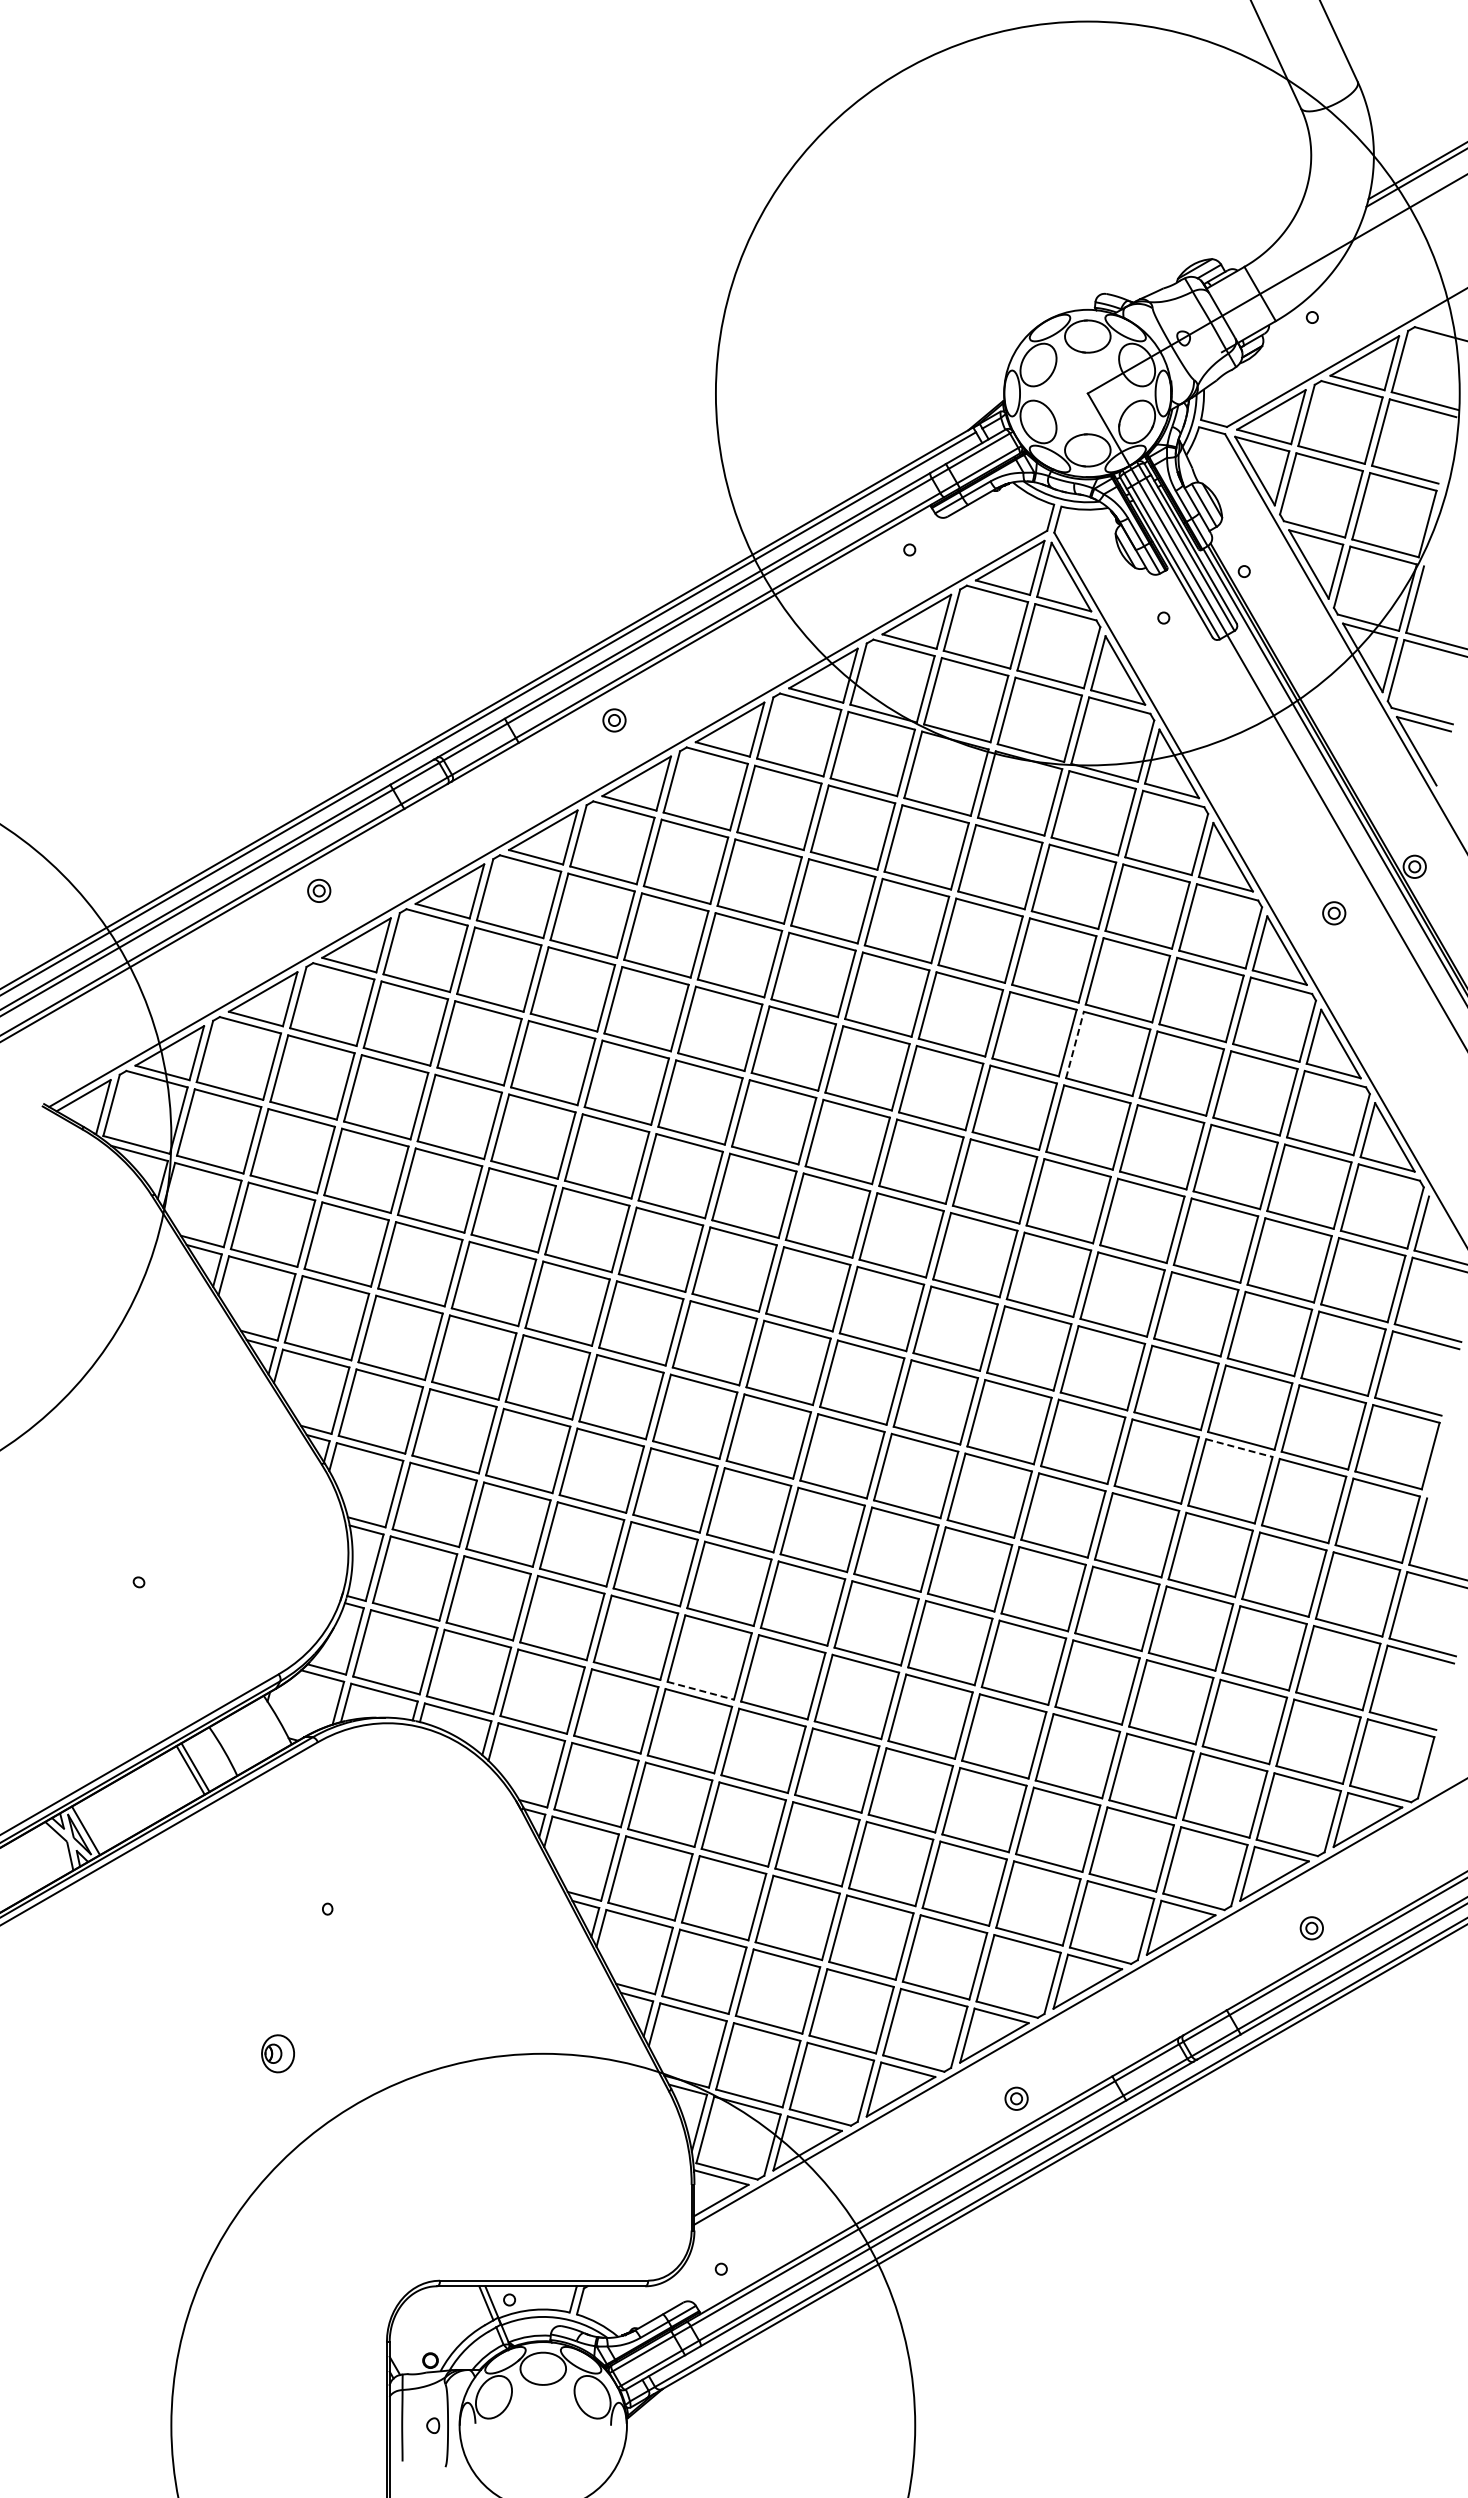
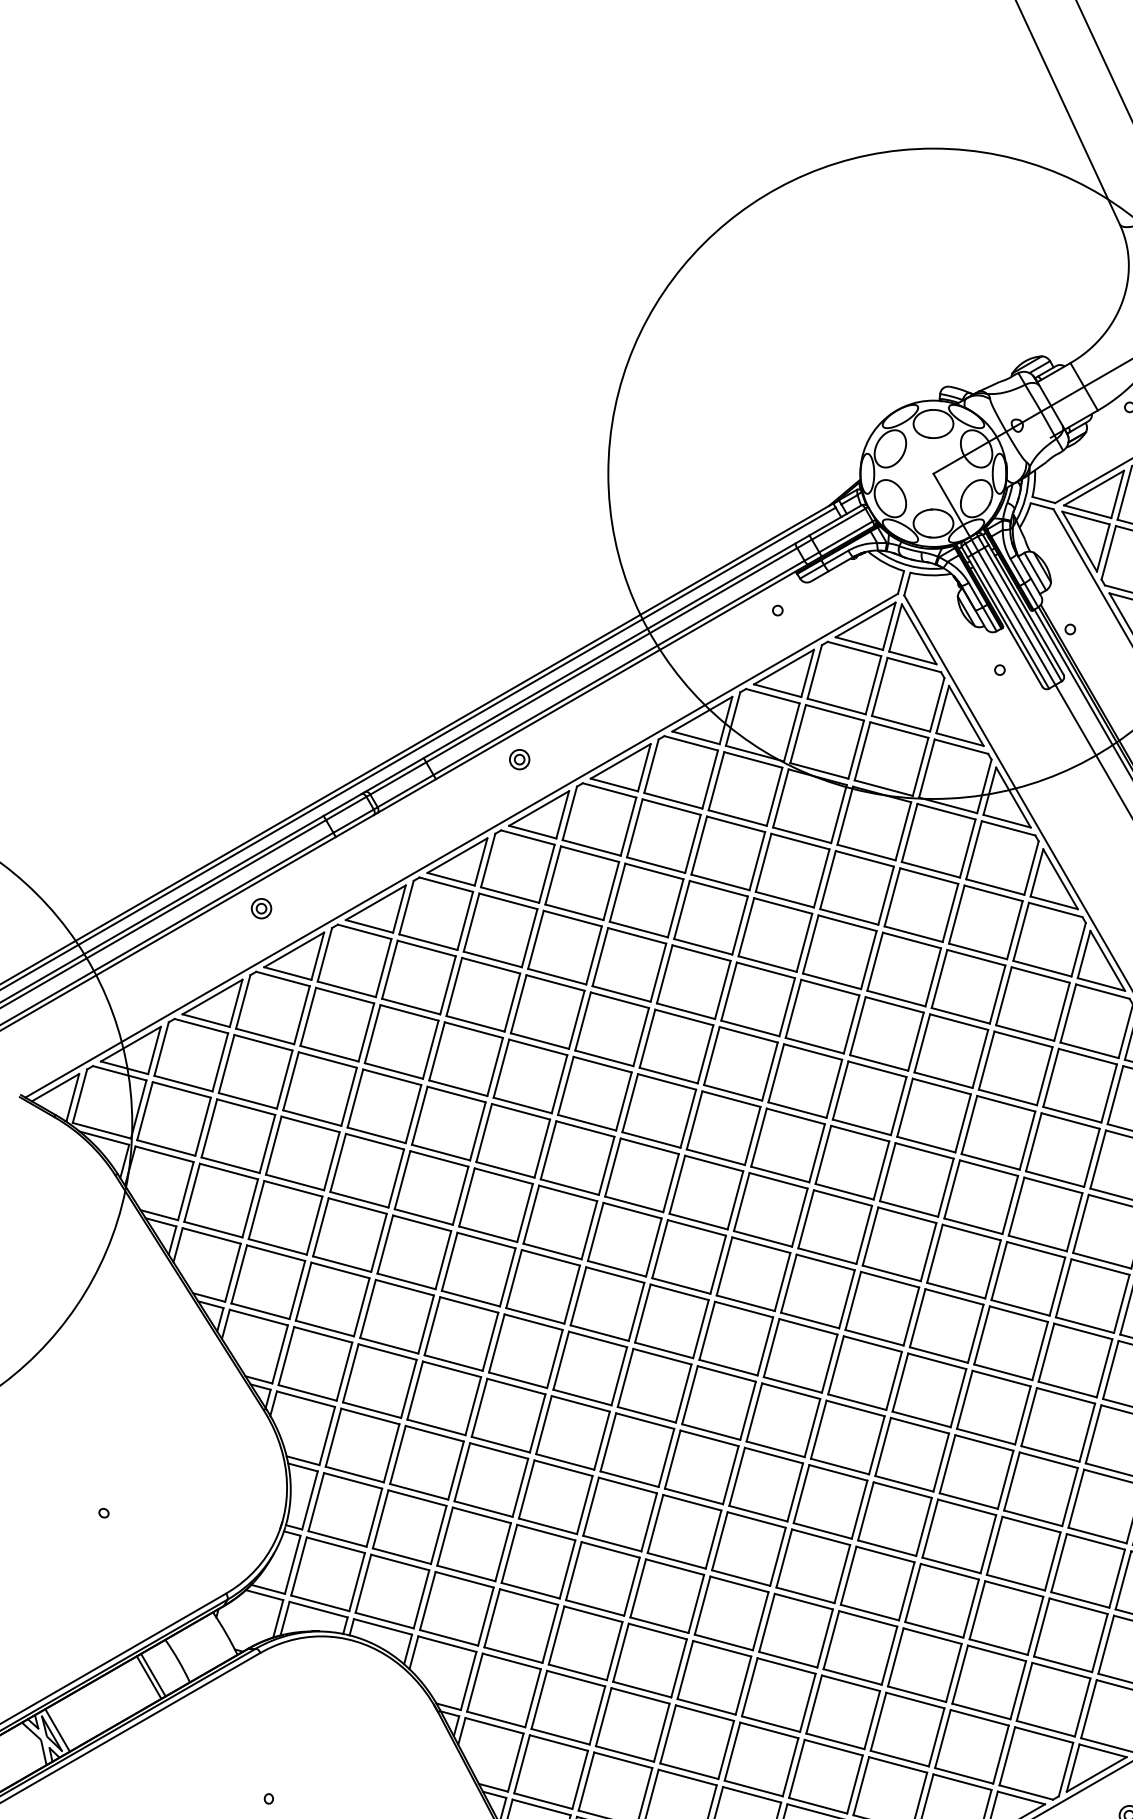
line: (1075, 1044) -> (922, 1042), dashed -> solid
line: (1239, 1448) -> (1066, 1396), dashed -> solid
line: (701, 1690) -> (595, 1607), dashed -> solid

